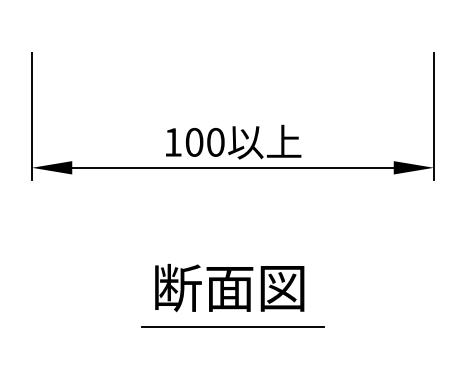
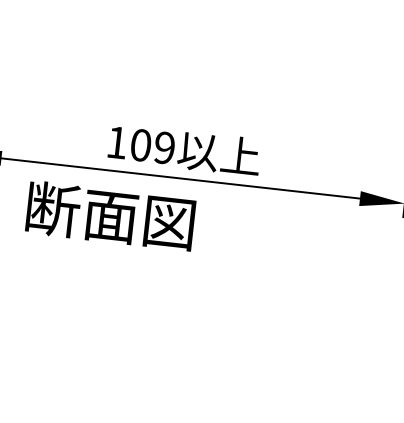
text: (215, 142) -> (164, 148), 100 -> 109
text: (229, 287) -> (110, 215), moved
line: (232, 326) -> (160, 355), removed

